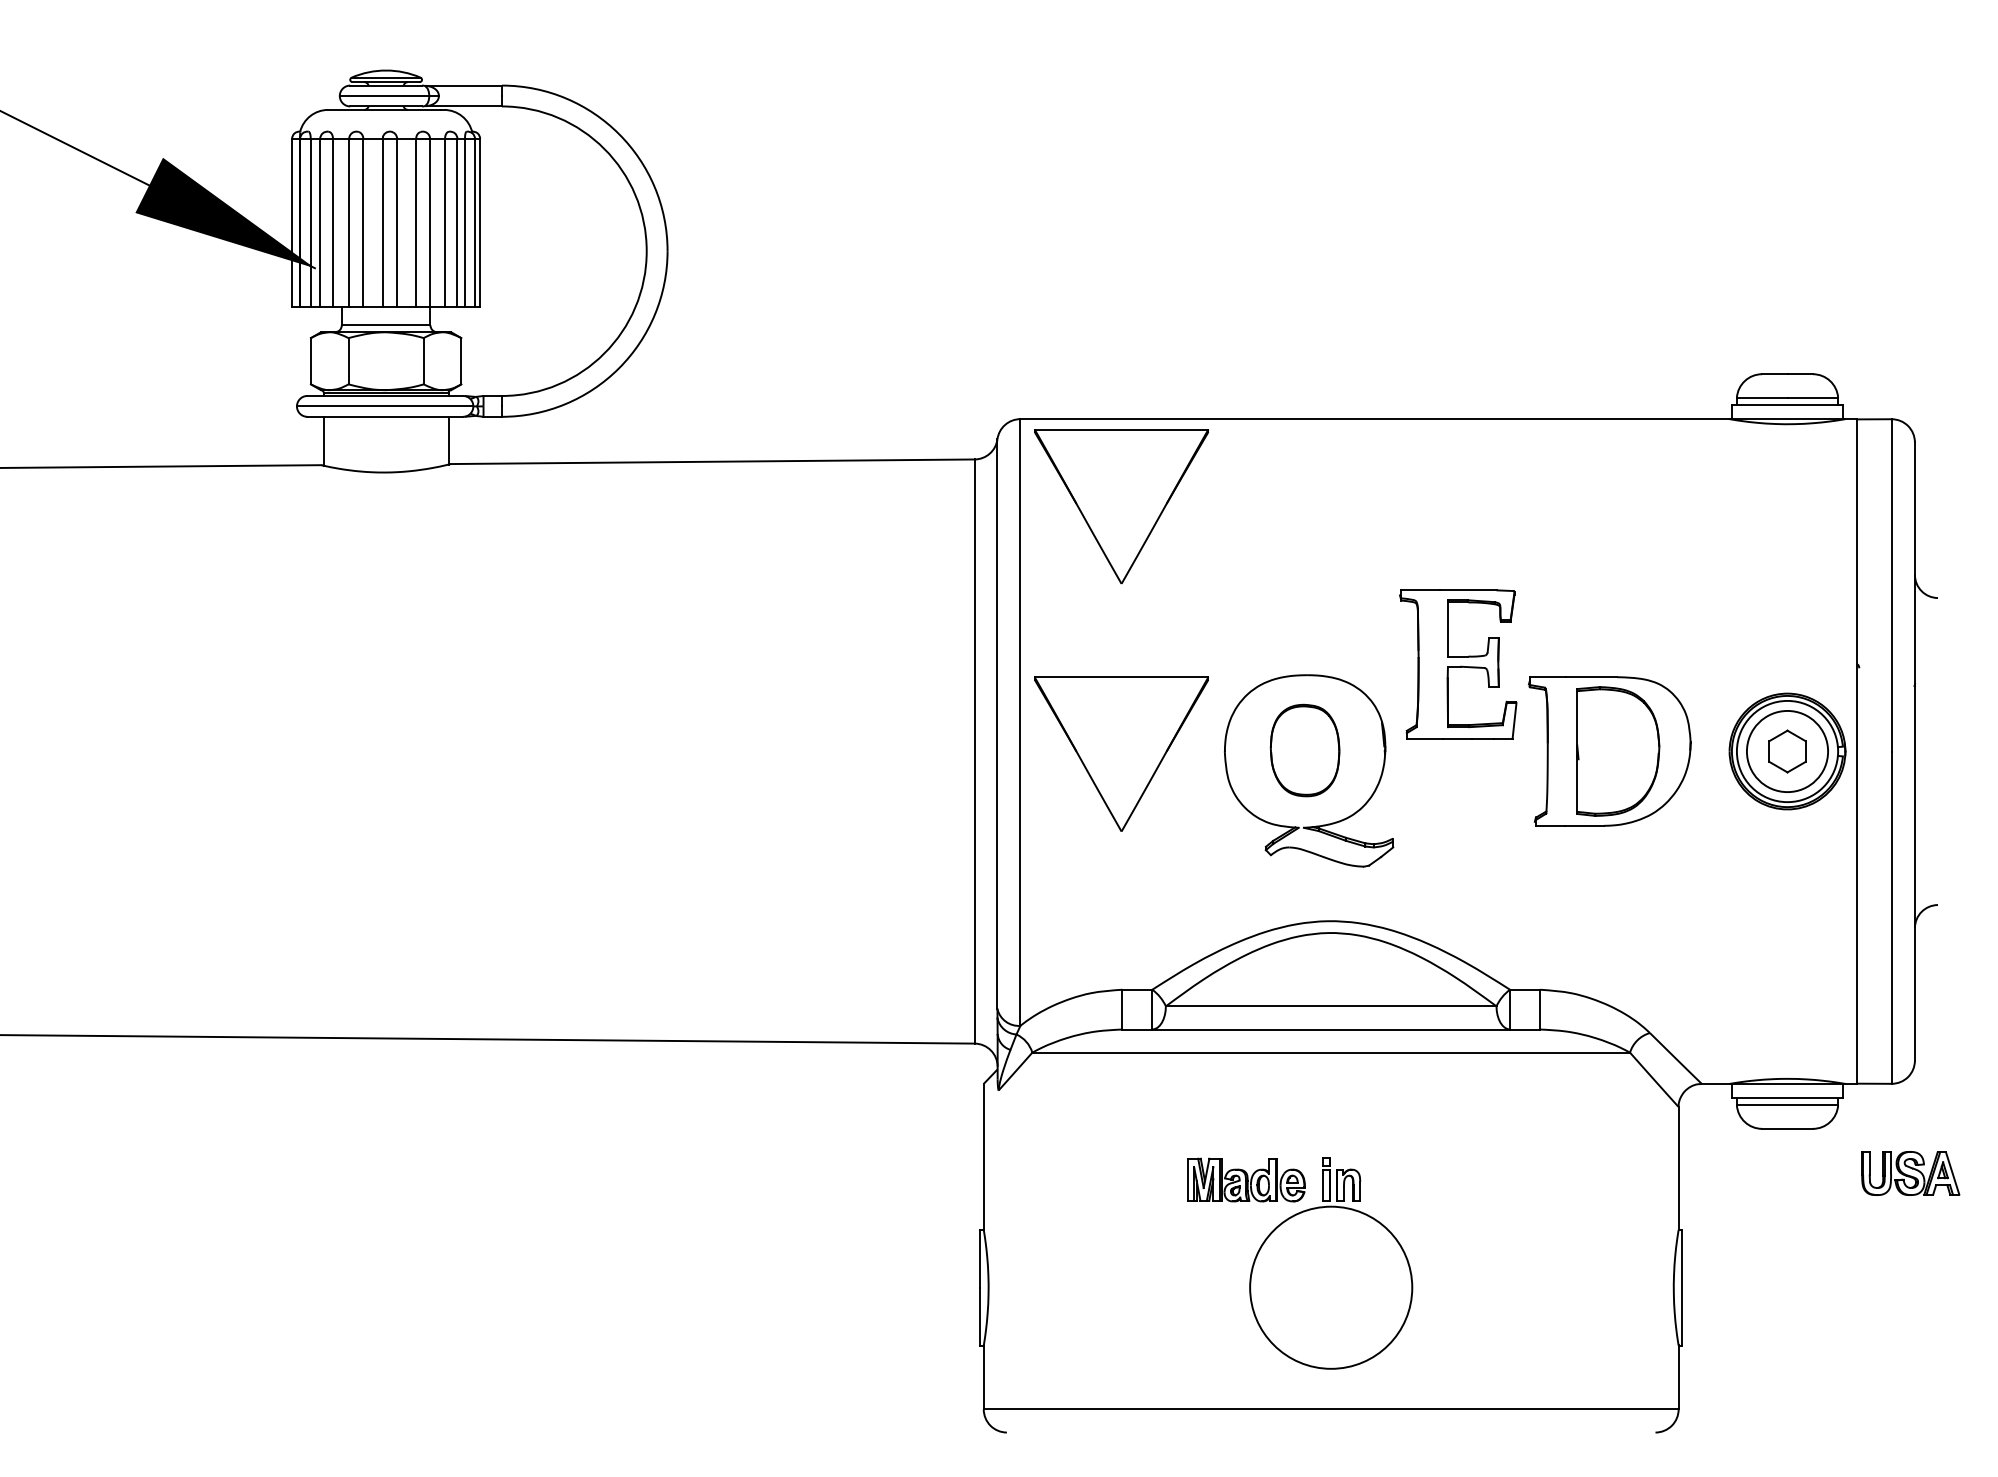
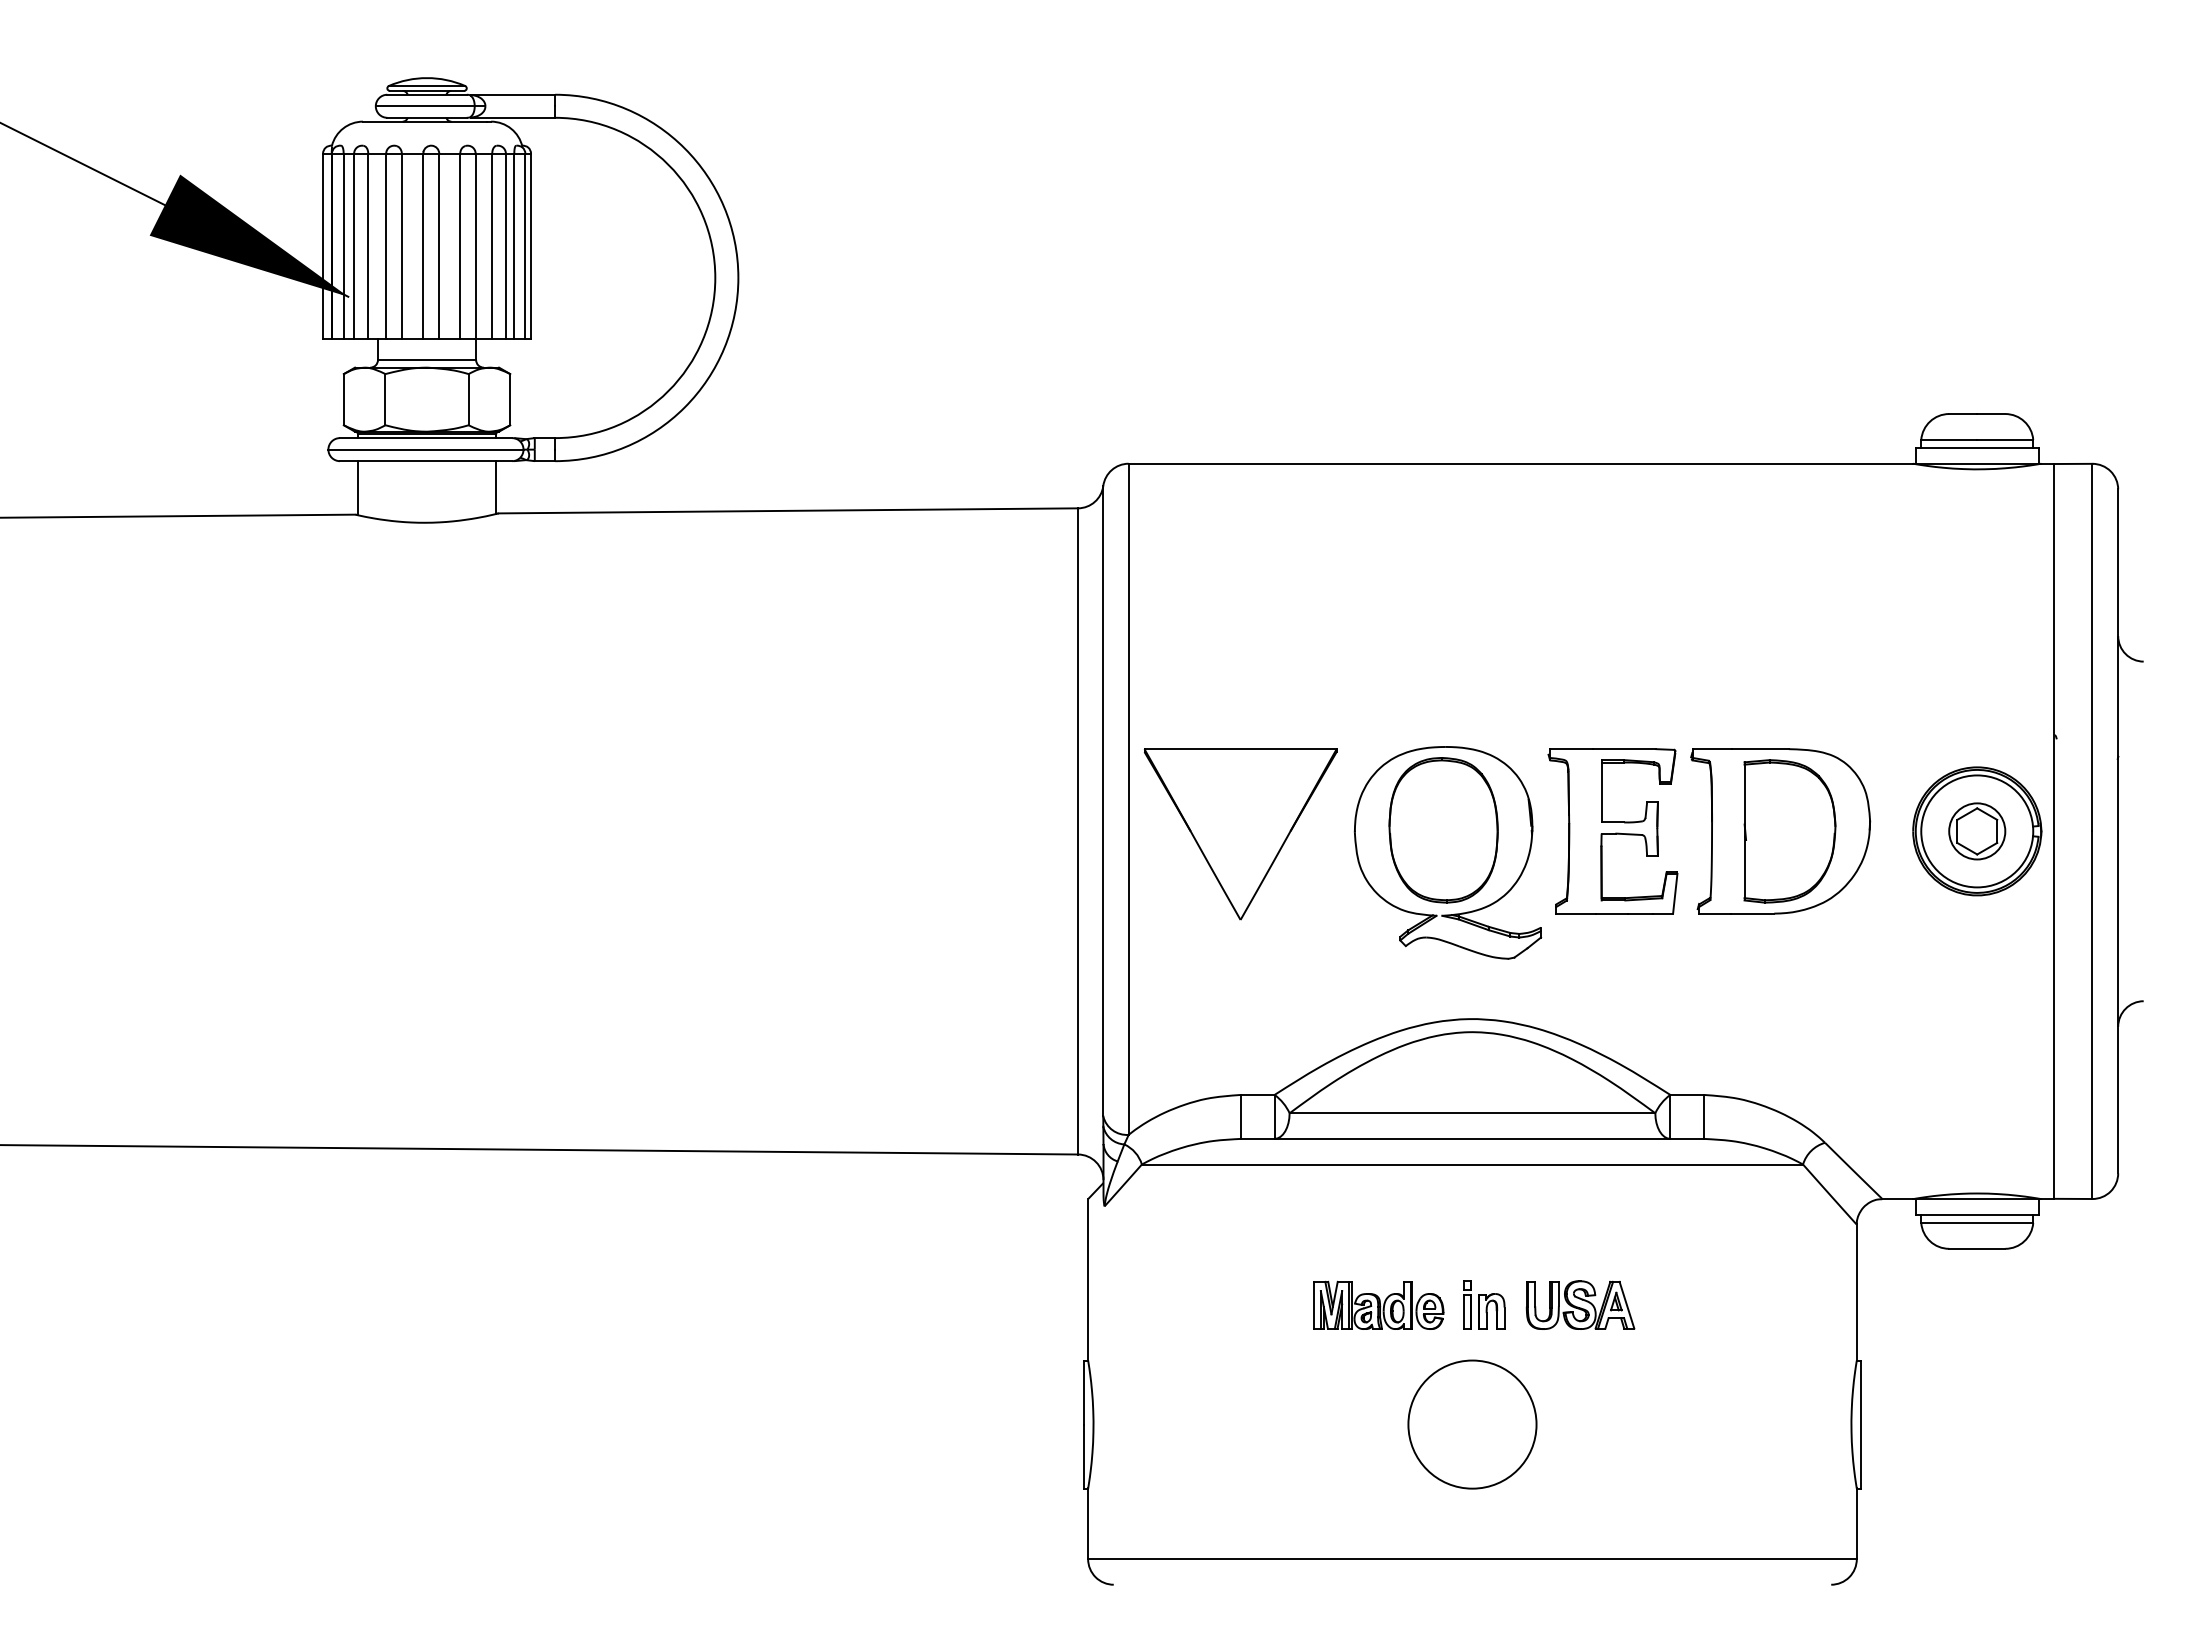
part: (1121, 506) -> (1240, 560), removed
part: (1457, 664) -> (1612, 831), moved
part: (1305, 750) -> (1443, 830), size x1.43
circle: (1787, 751) -> (1977, 831), size x0.62
part: (1910, 1172) -> (1580, 1304), moved
circle: (1331, 1287) -> (1472, 1424), size x0.71

